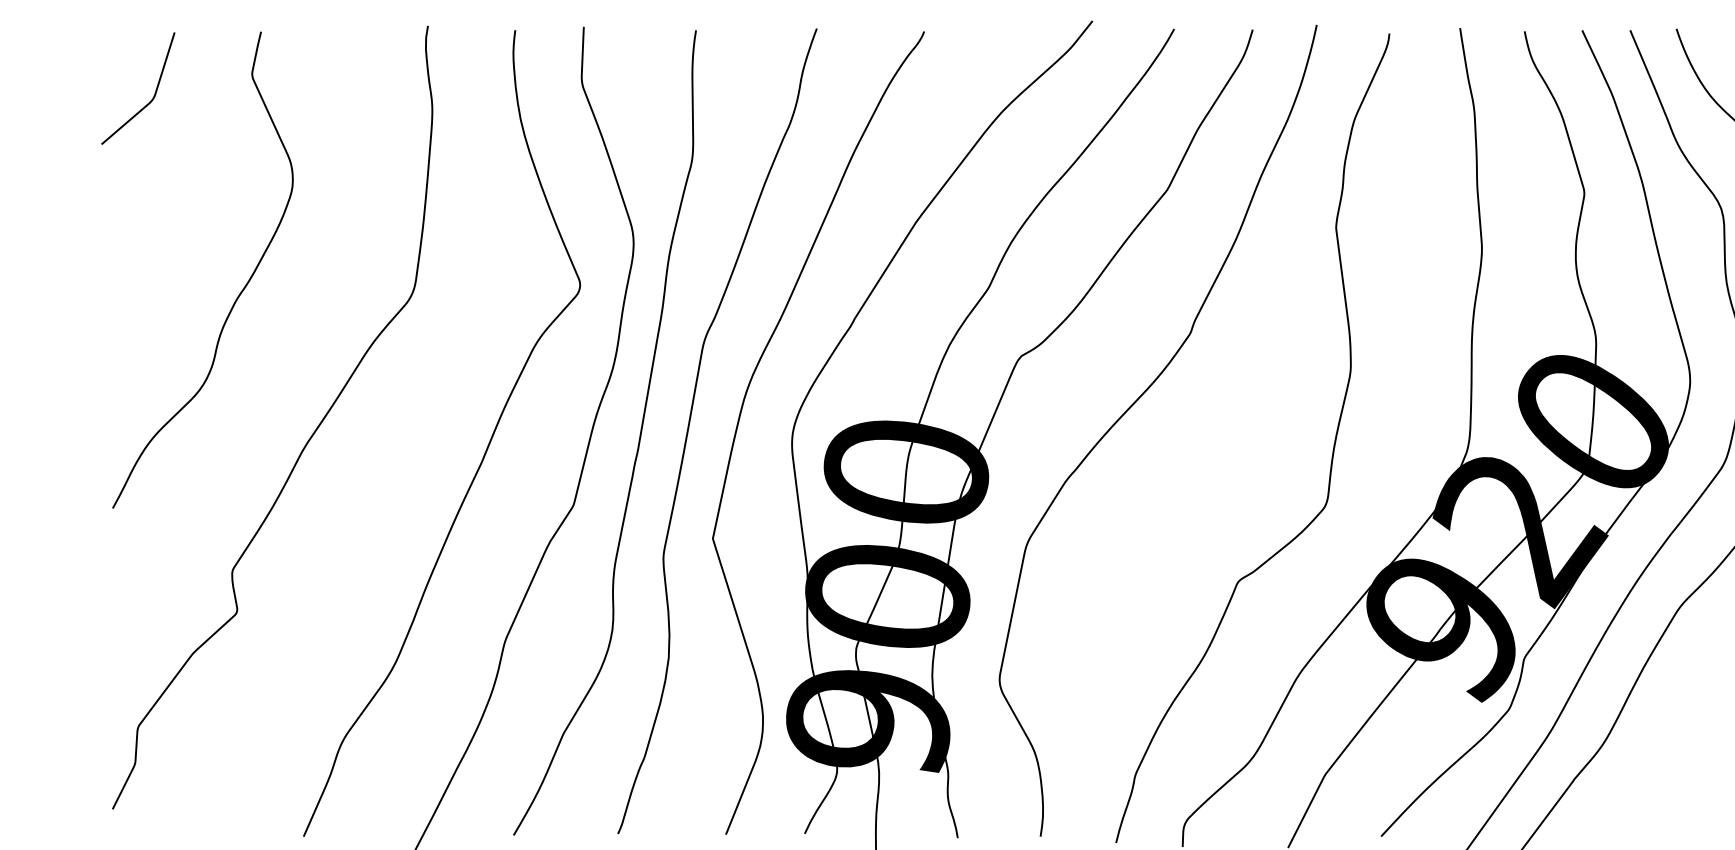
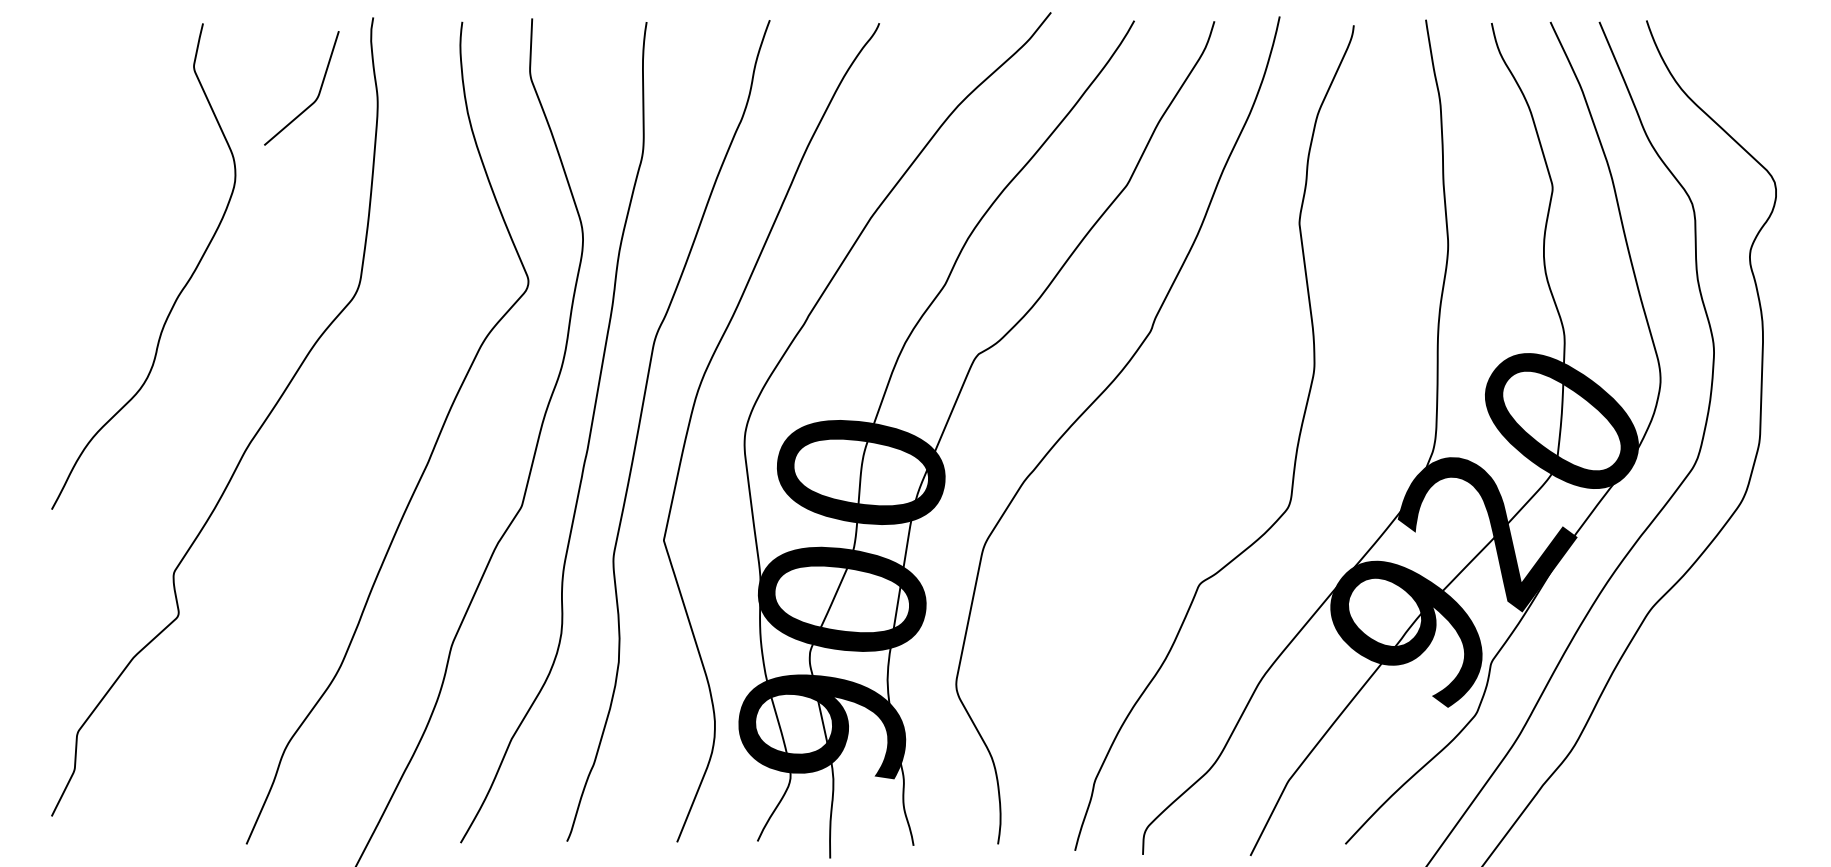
curve: (154, 92) -> (318, 92), moved

